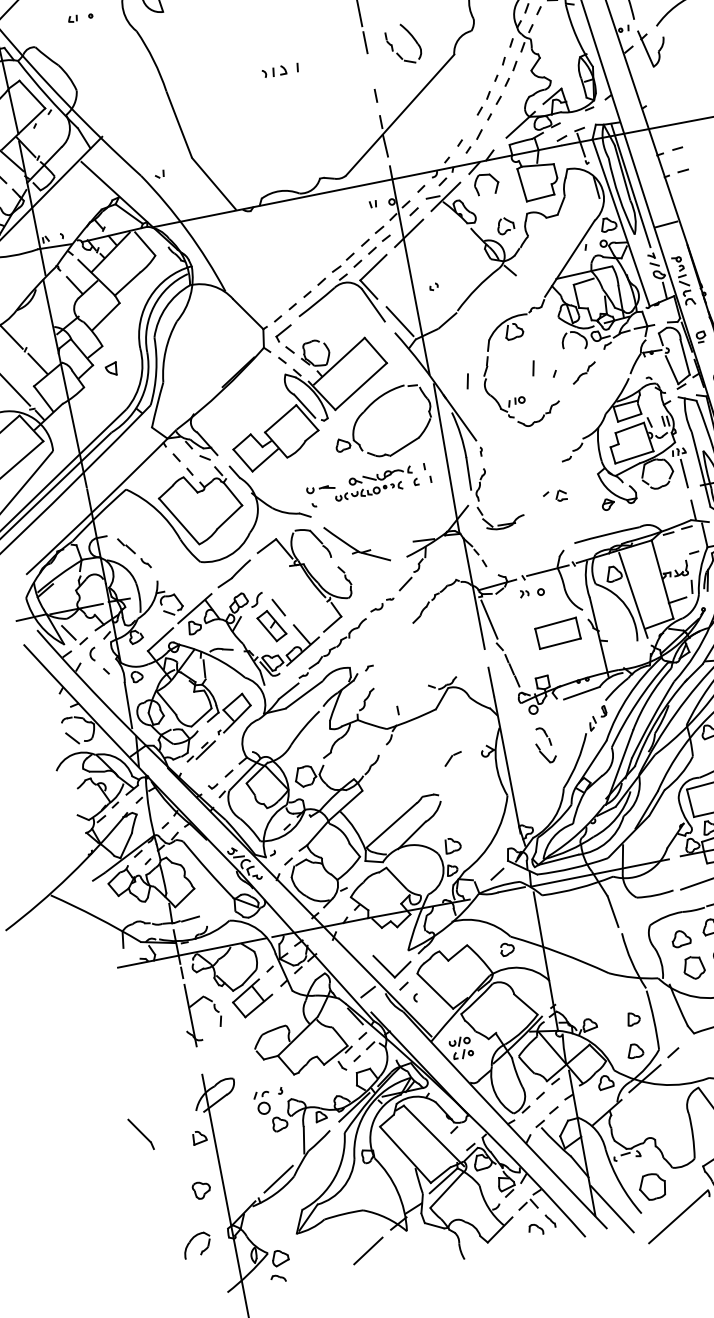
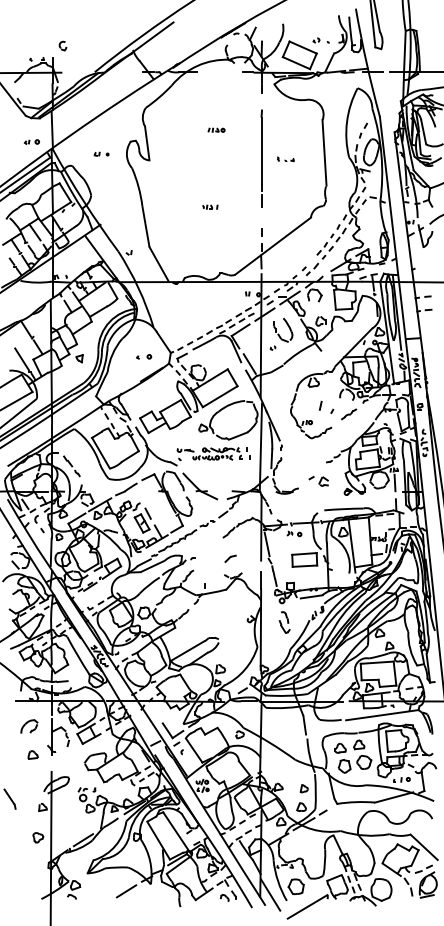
part: (404, 44) -> (283, 330), moved
part: (281, 69) -> (210, 206), size x0.71
part: (220, 344) -> (144, 356), added
line: (467, 380) -> (281, 405), removed
part: (554, 496) -> (318, 481), size x1.43
part: (452, 758) -> (230, 558), moved
part: (164, 1051) -> (32, 754), added
part: (197, 1244) -> (29, 726), moved

